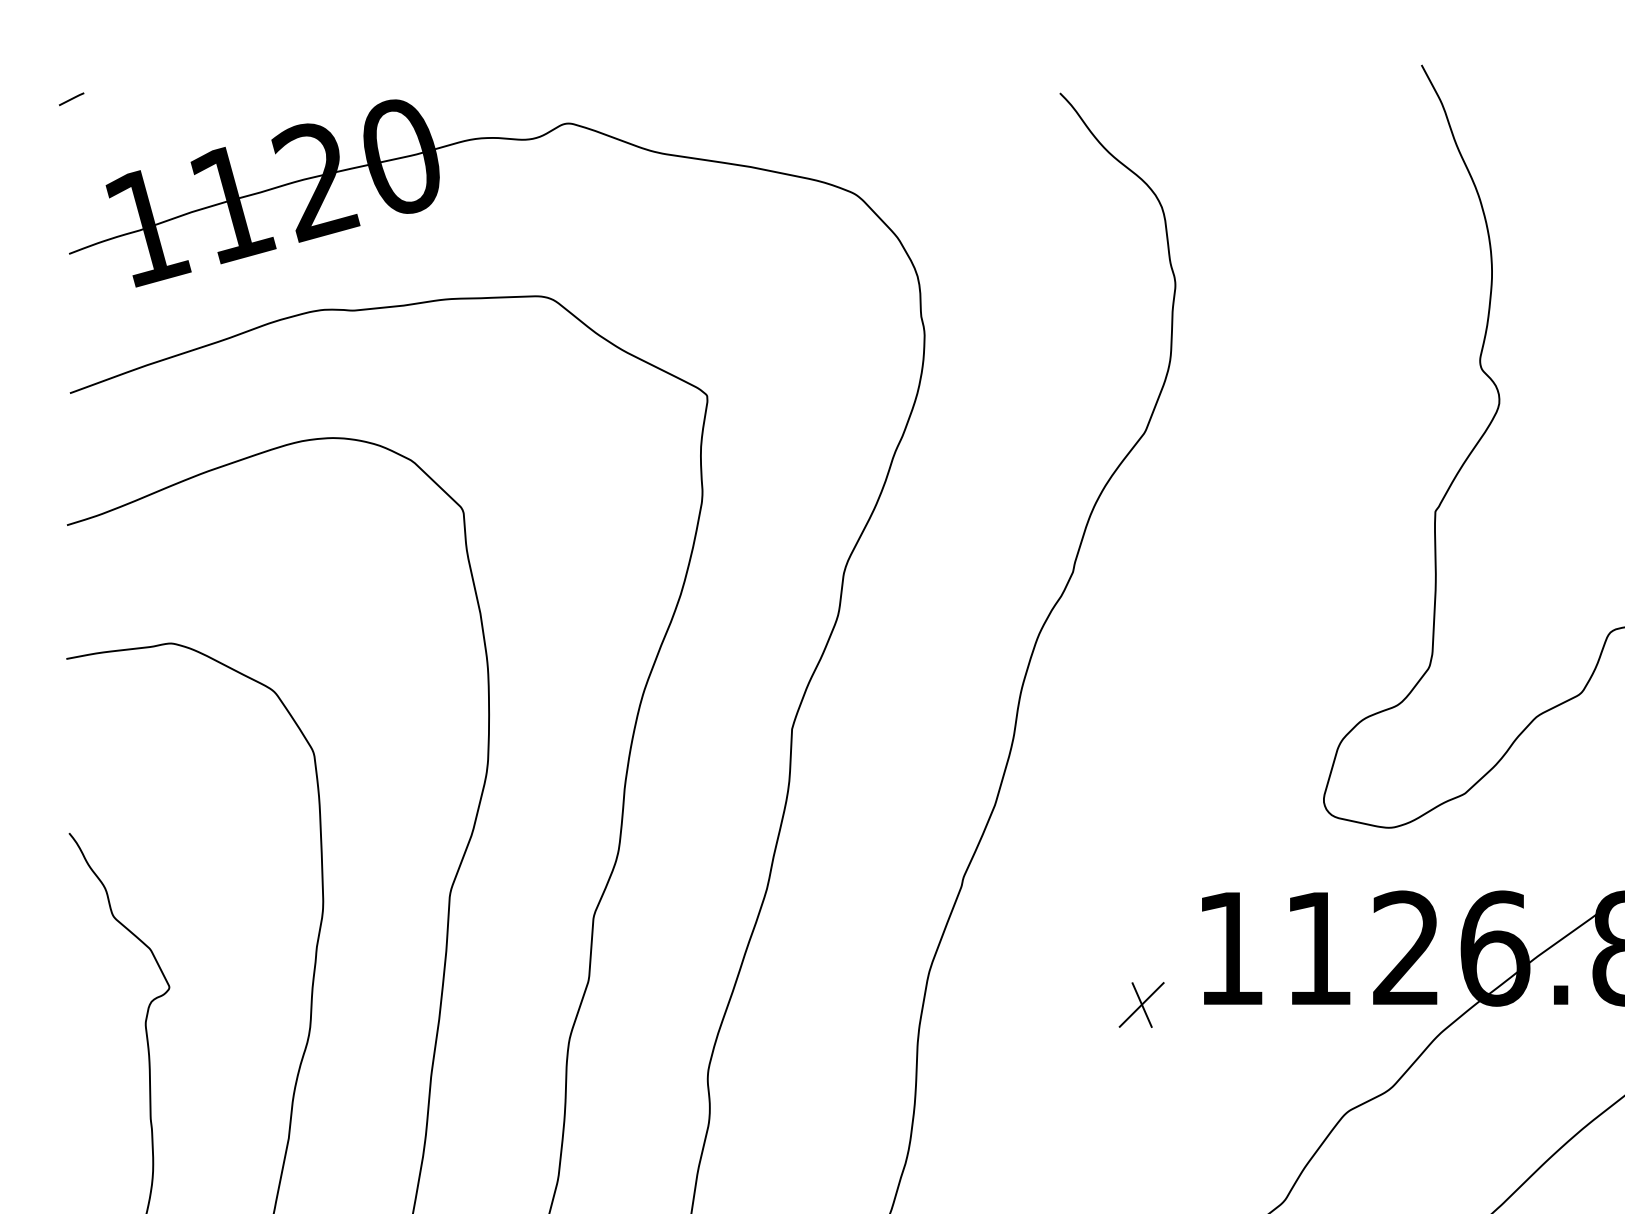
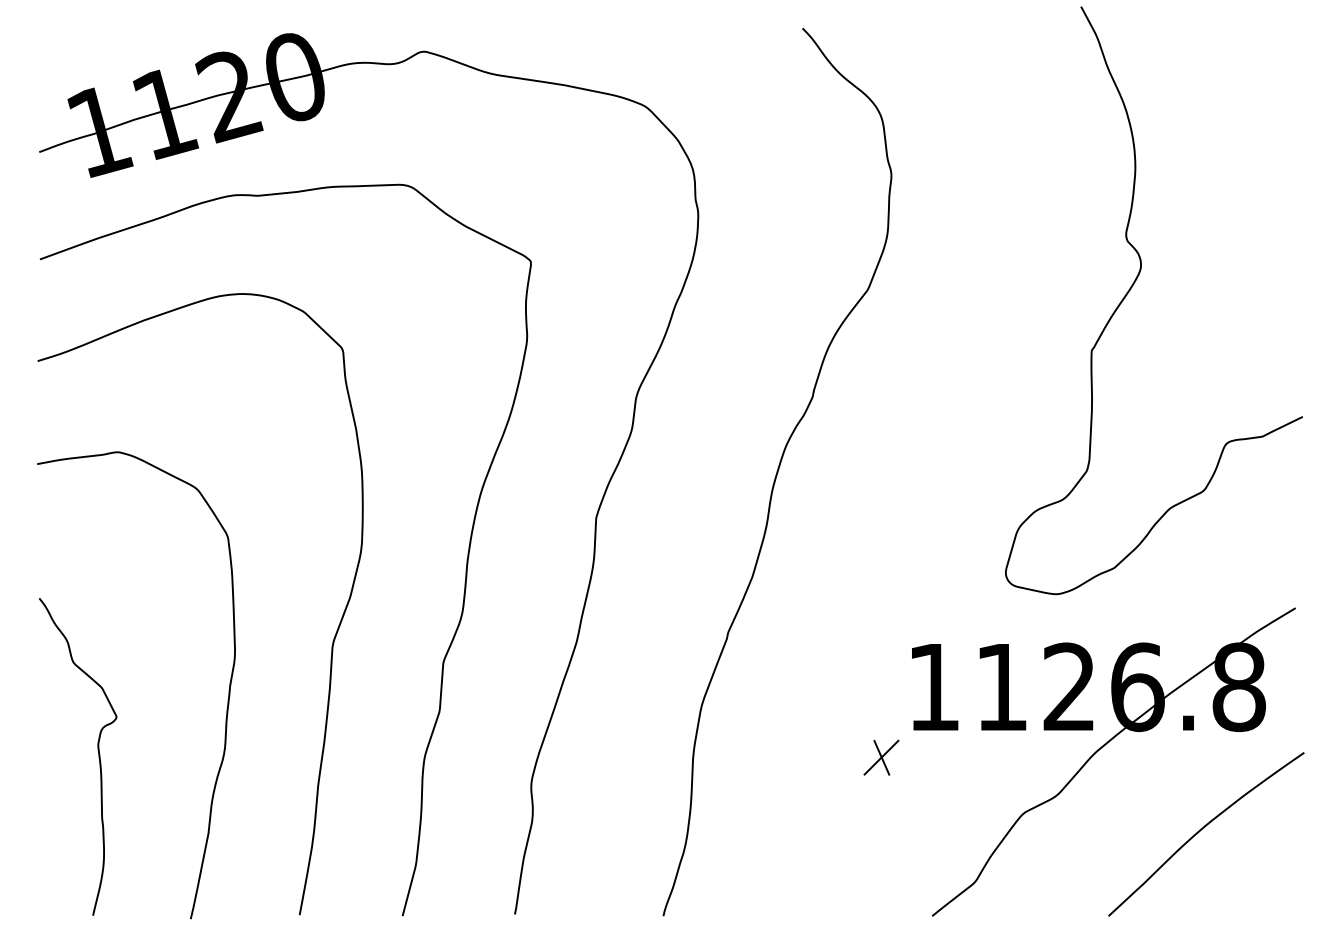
line: (70, 98) -> (40, 32), removed
part: (1141, 1004) -> (881, 757), moved

